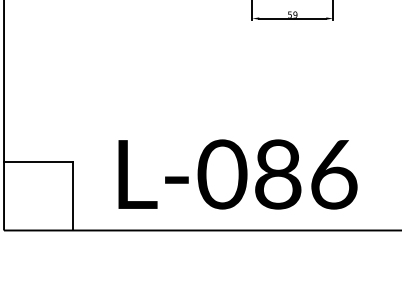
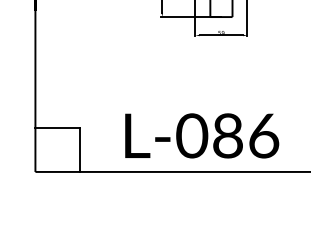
text: (238, 173) -> (202, 135), moved

